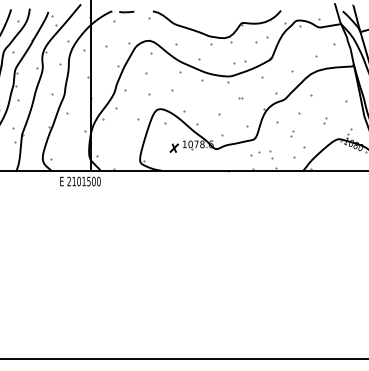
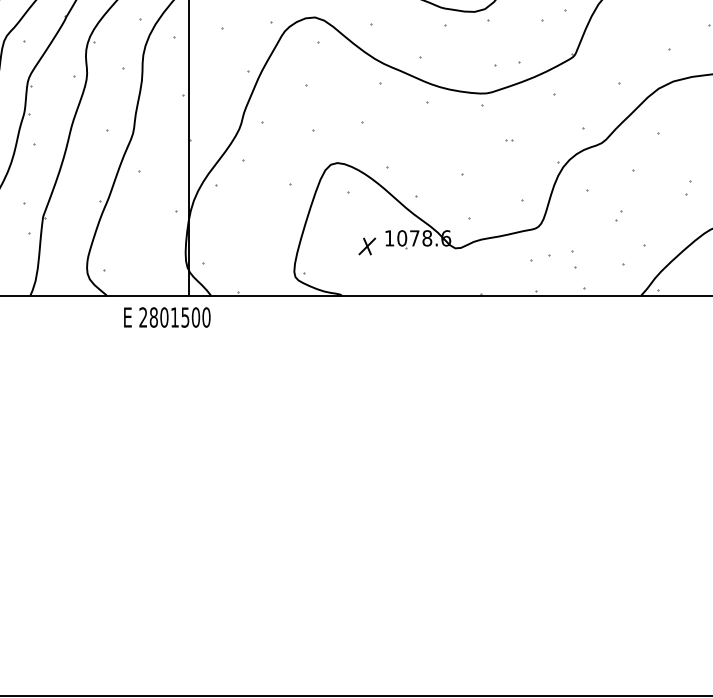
text: (74, 181) -> (154, 317), 2101500 -> 2801500

